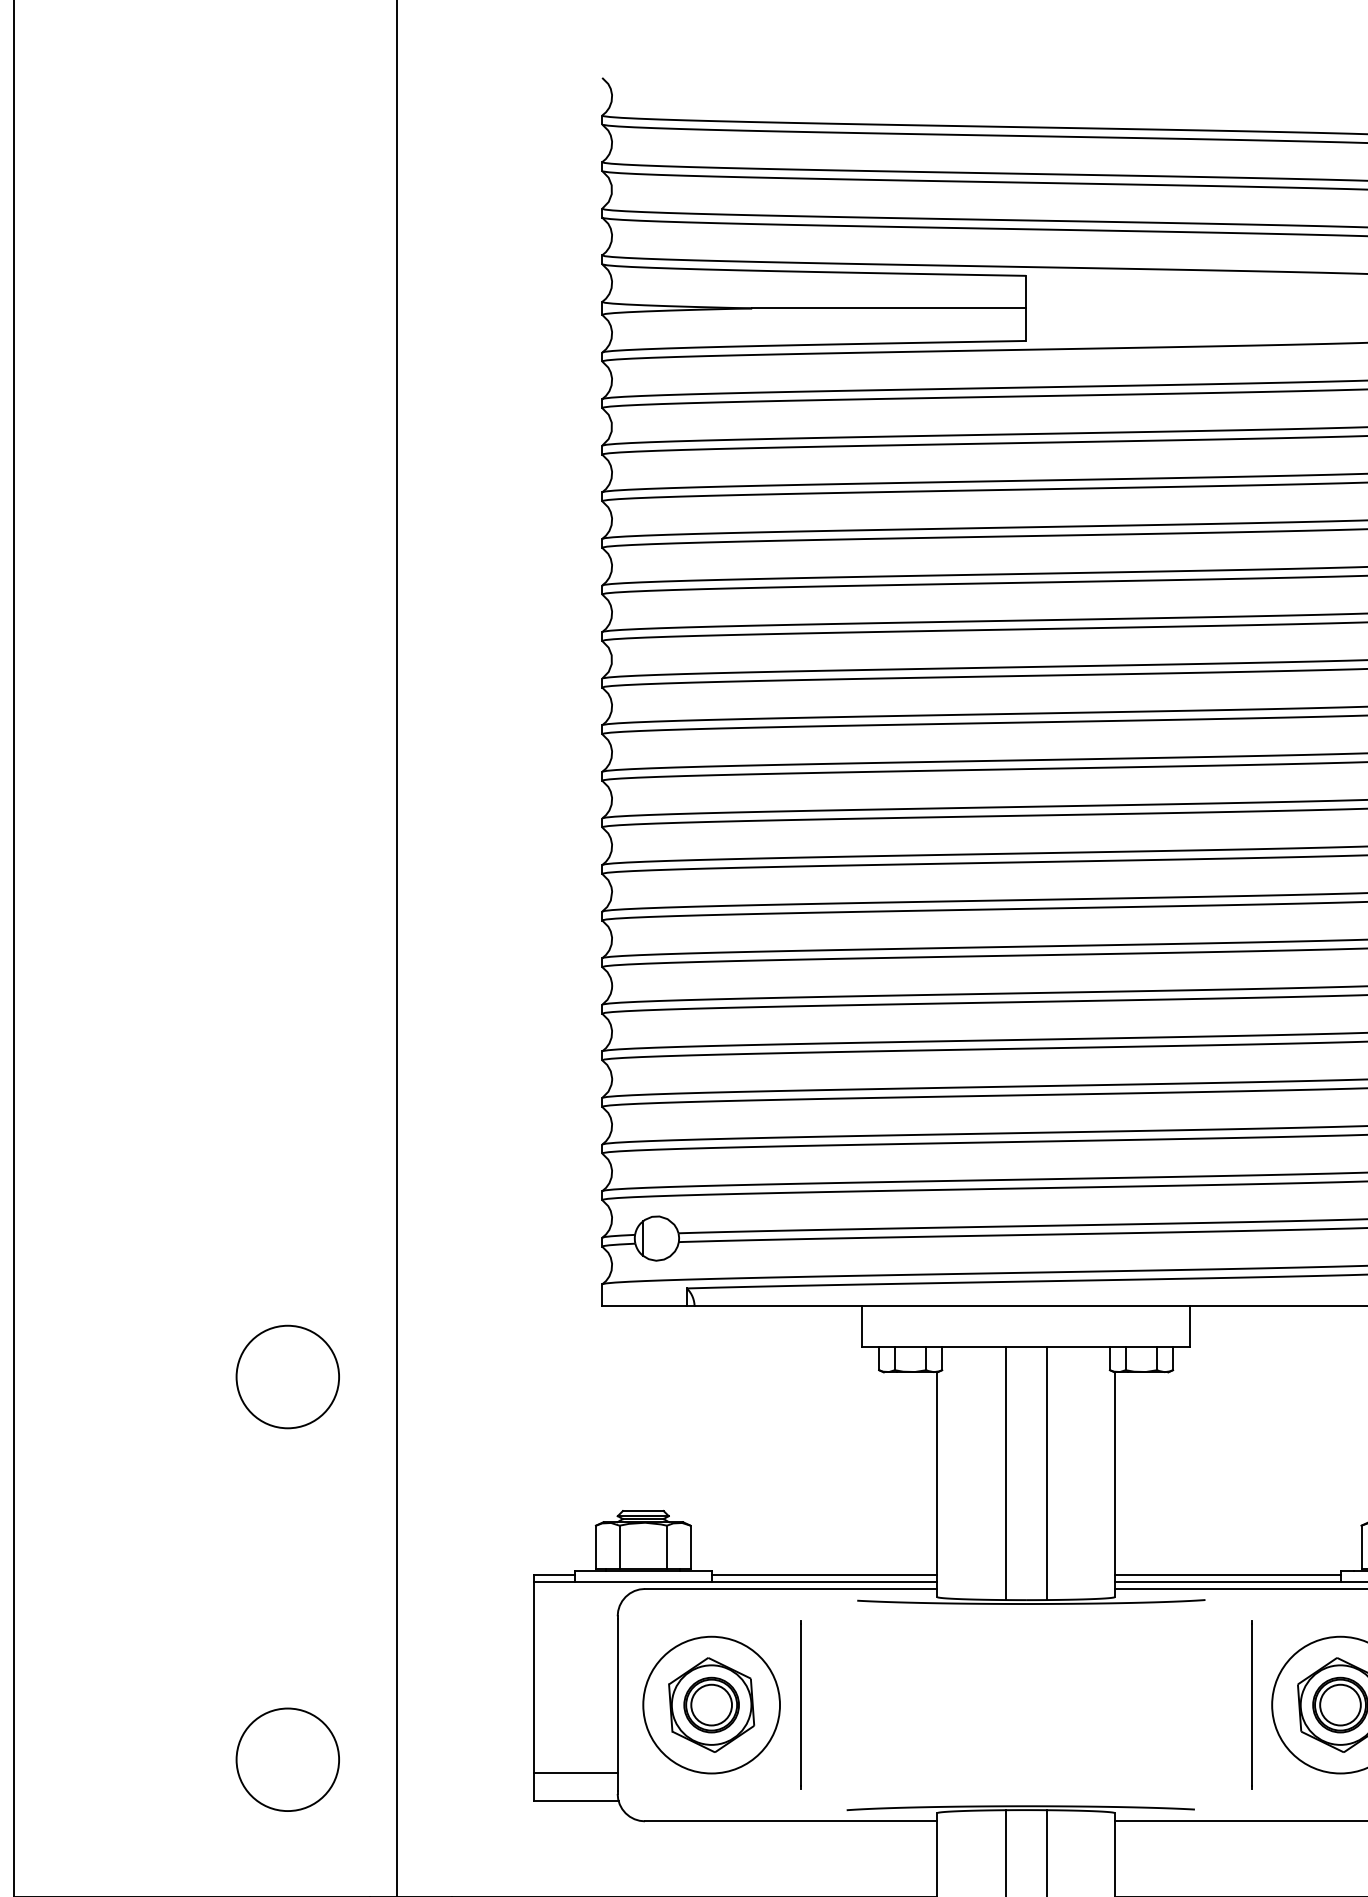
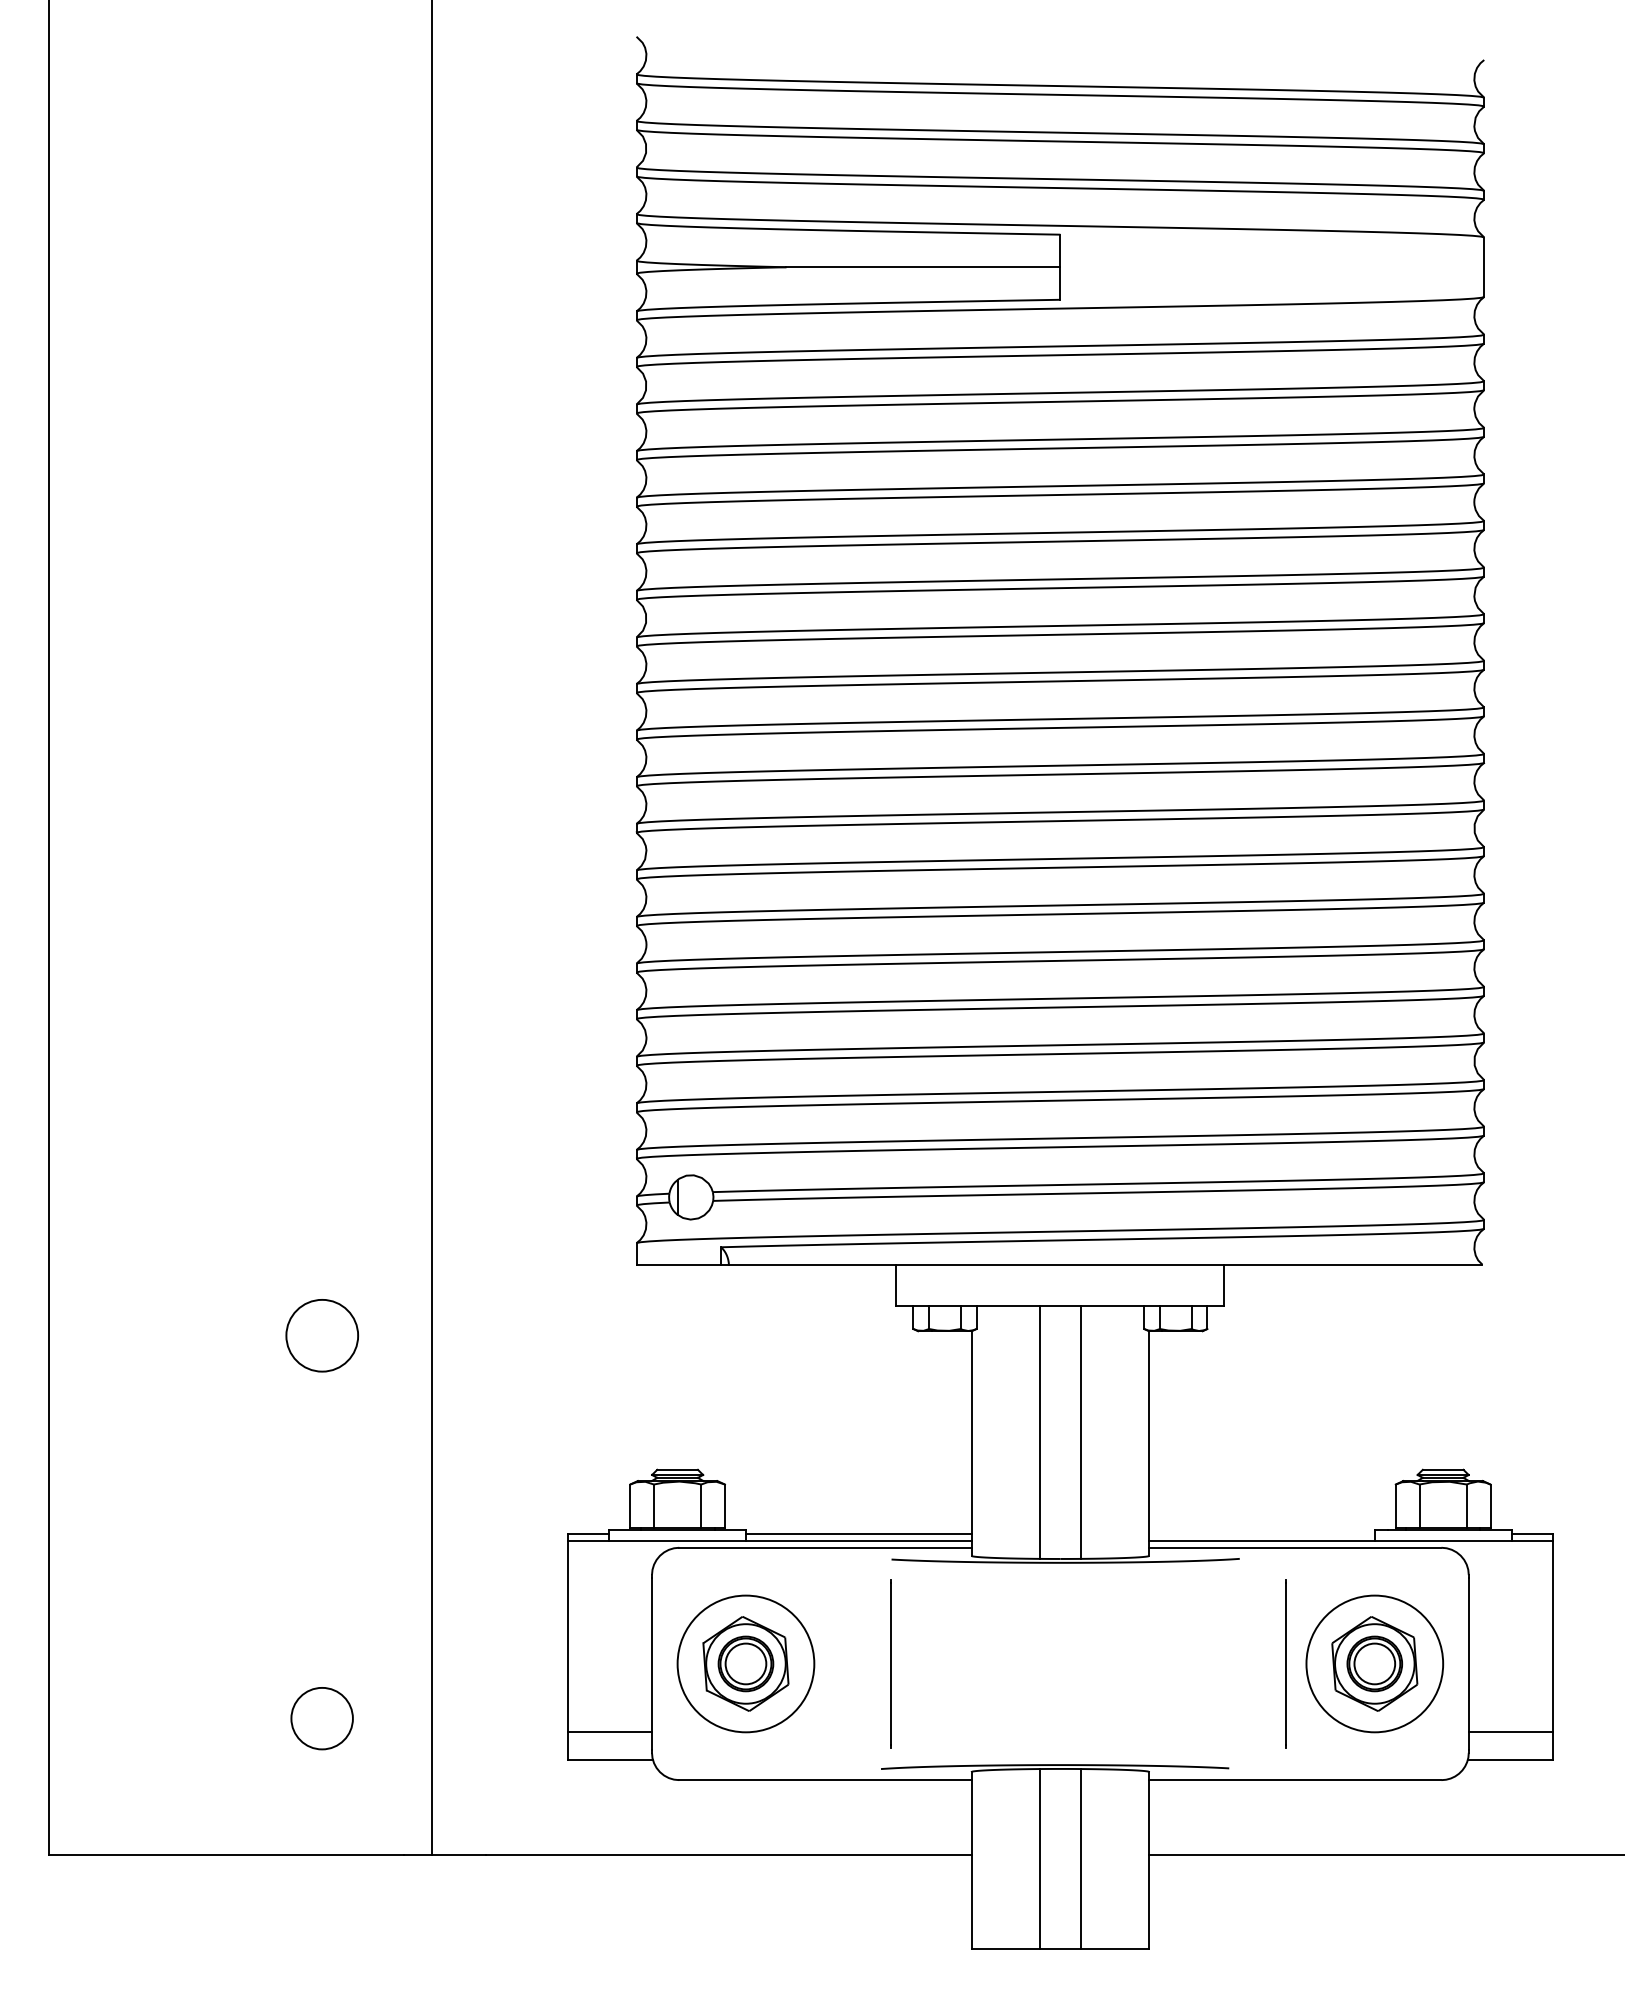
circle: (288, 1376) -> (322, 1335), size x0.7
line: (1227, 1575) -> (1261, 1534), removed
line: (800, 1704) -> (890, 1663), moved
circle: (287, 1759) -> (321, 1718), size x0.6

